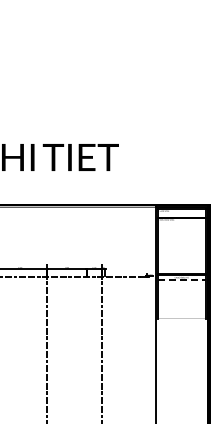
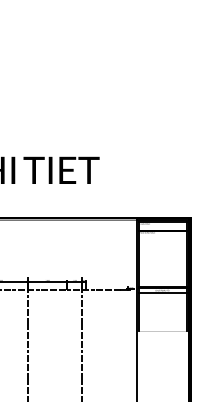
line: (182, 279) -> (163, 292), dashed -> solid

